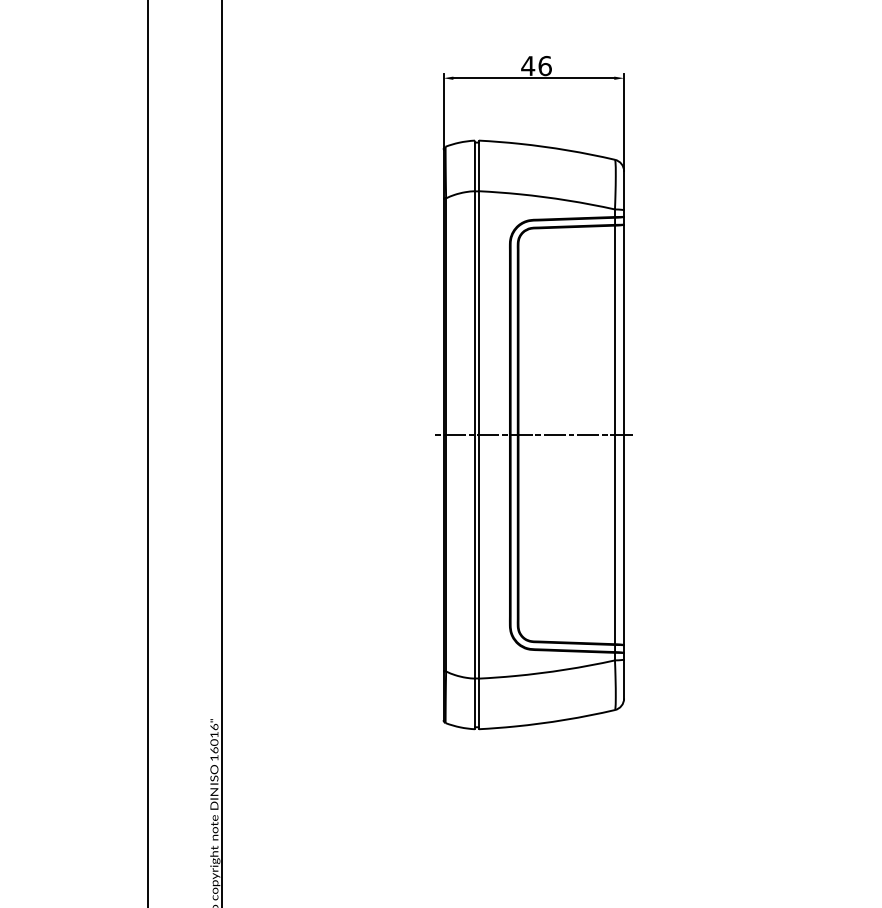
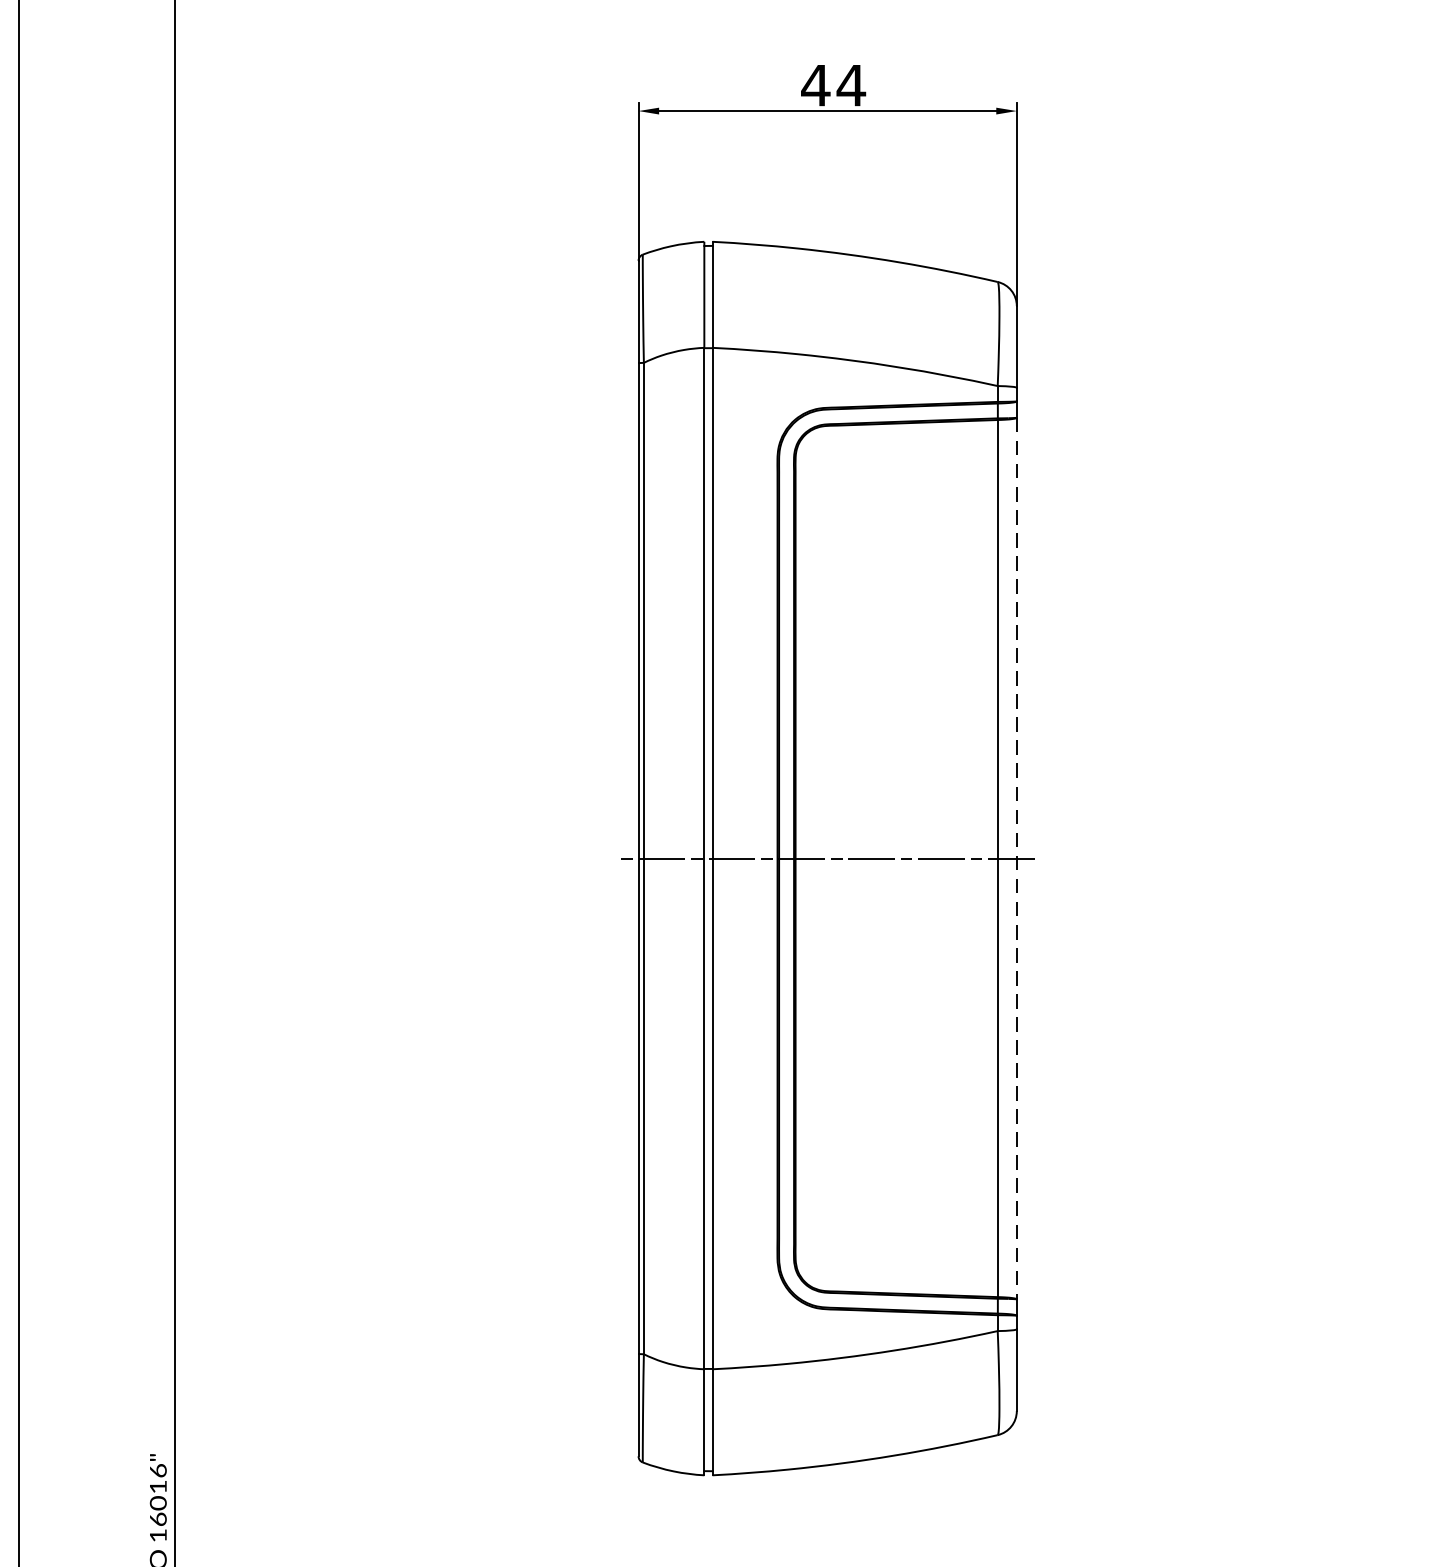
text: (545, 66) -> (852, 86), 46 -> 44
line: (624, 435) -> (1017, 859), solid -> dashed

